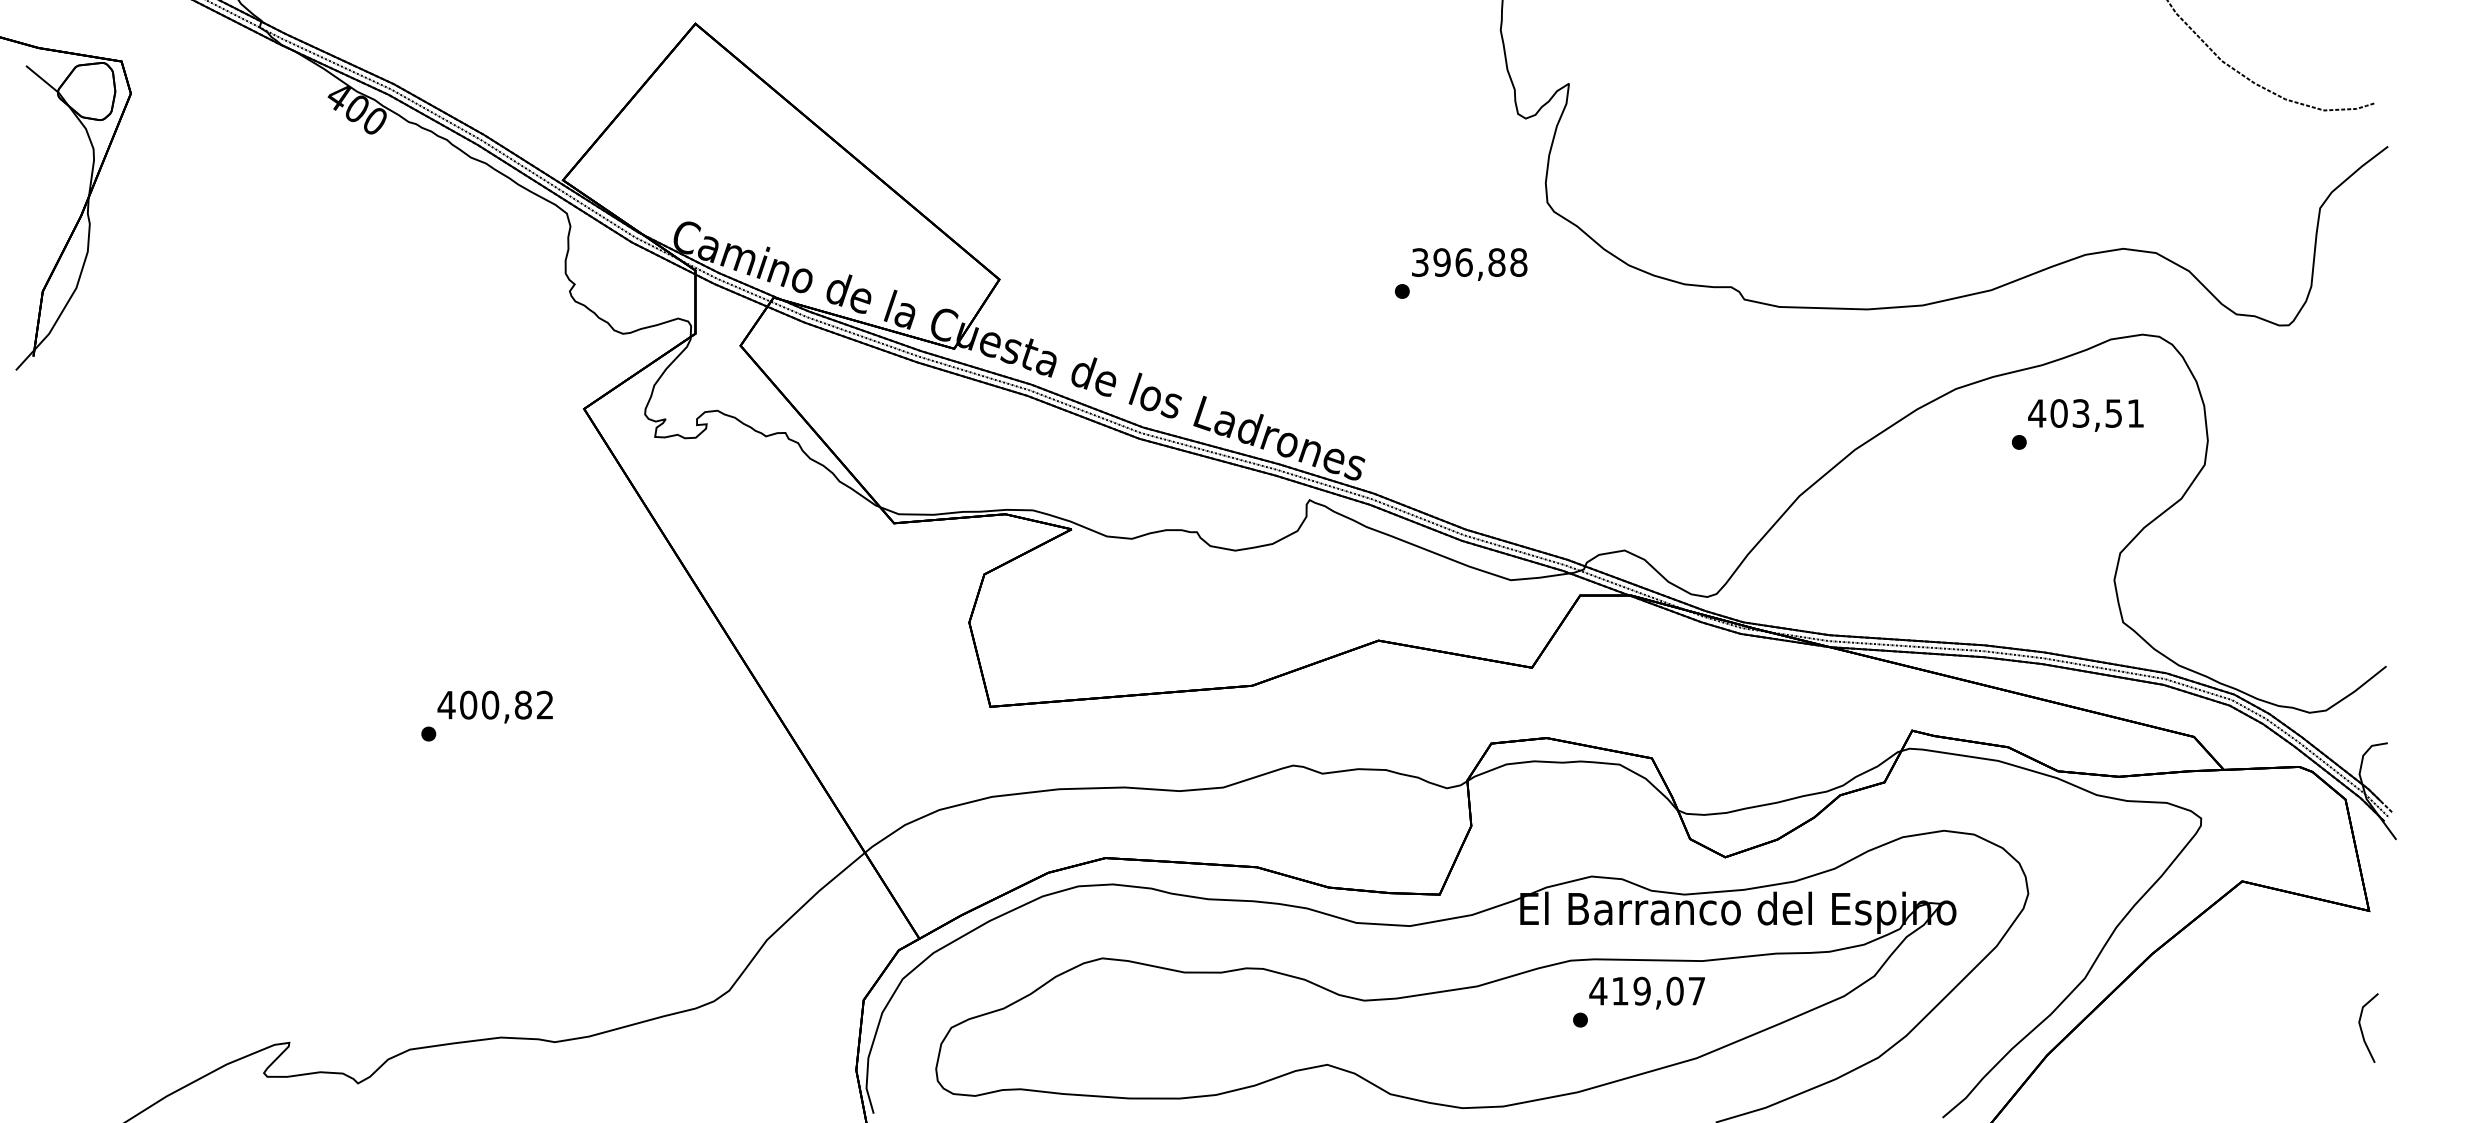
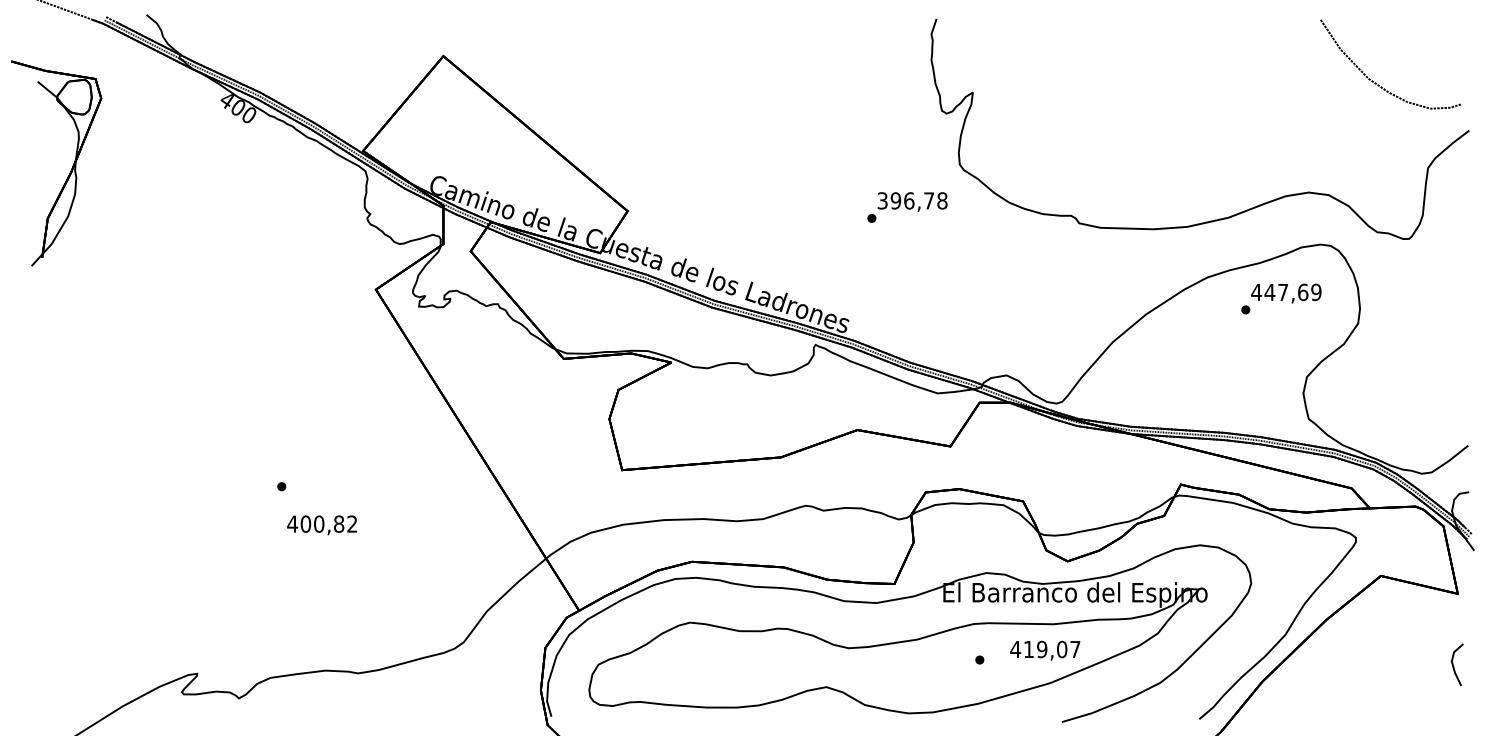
text: (1497, 261) -> (929, 200), 396,88 -> 396,78
text: (2096, 413) -> (1292, 292), 403,51 -> 447,69
text: (494, 707) -> (321, 525), moved
text: (1647, 992) -> (1045, 650), moved

